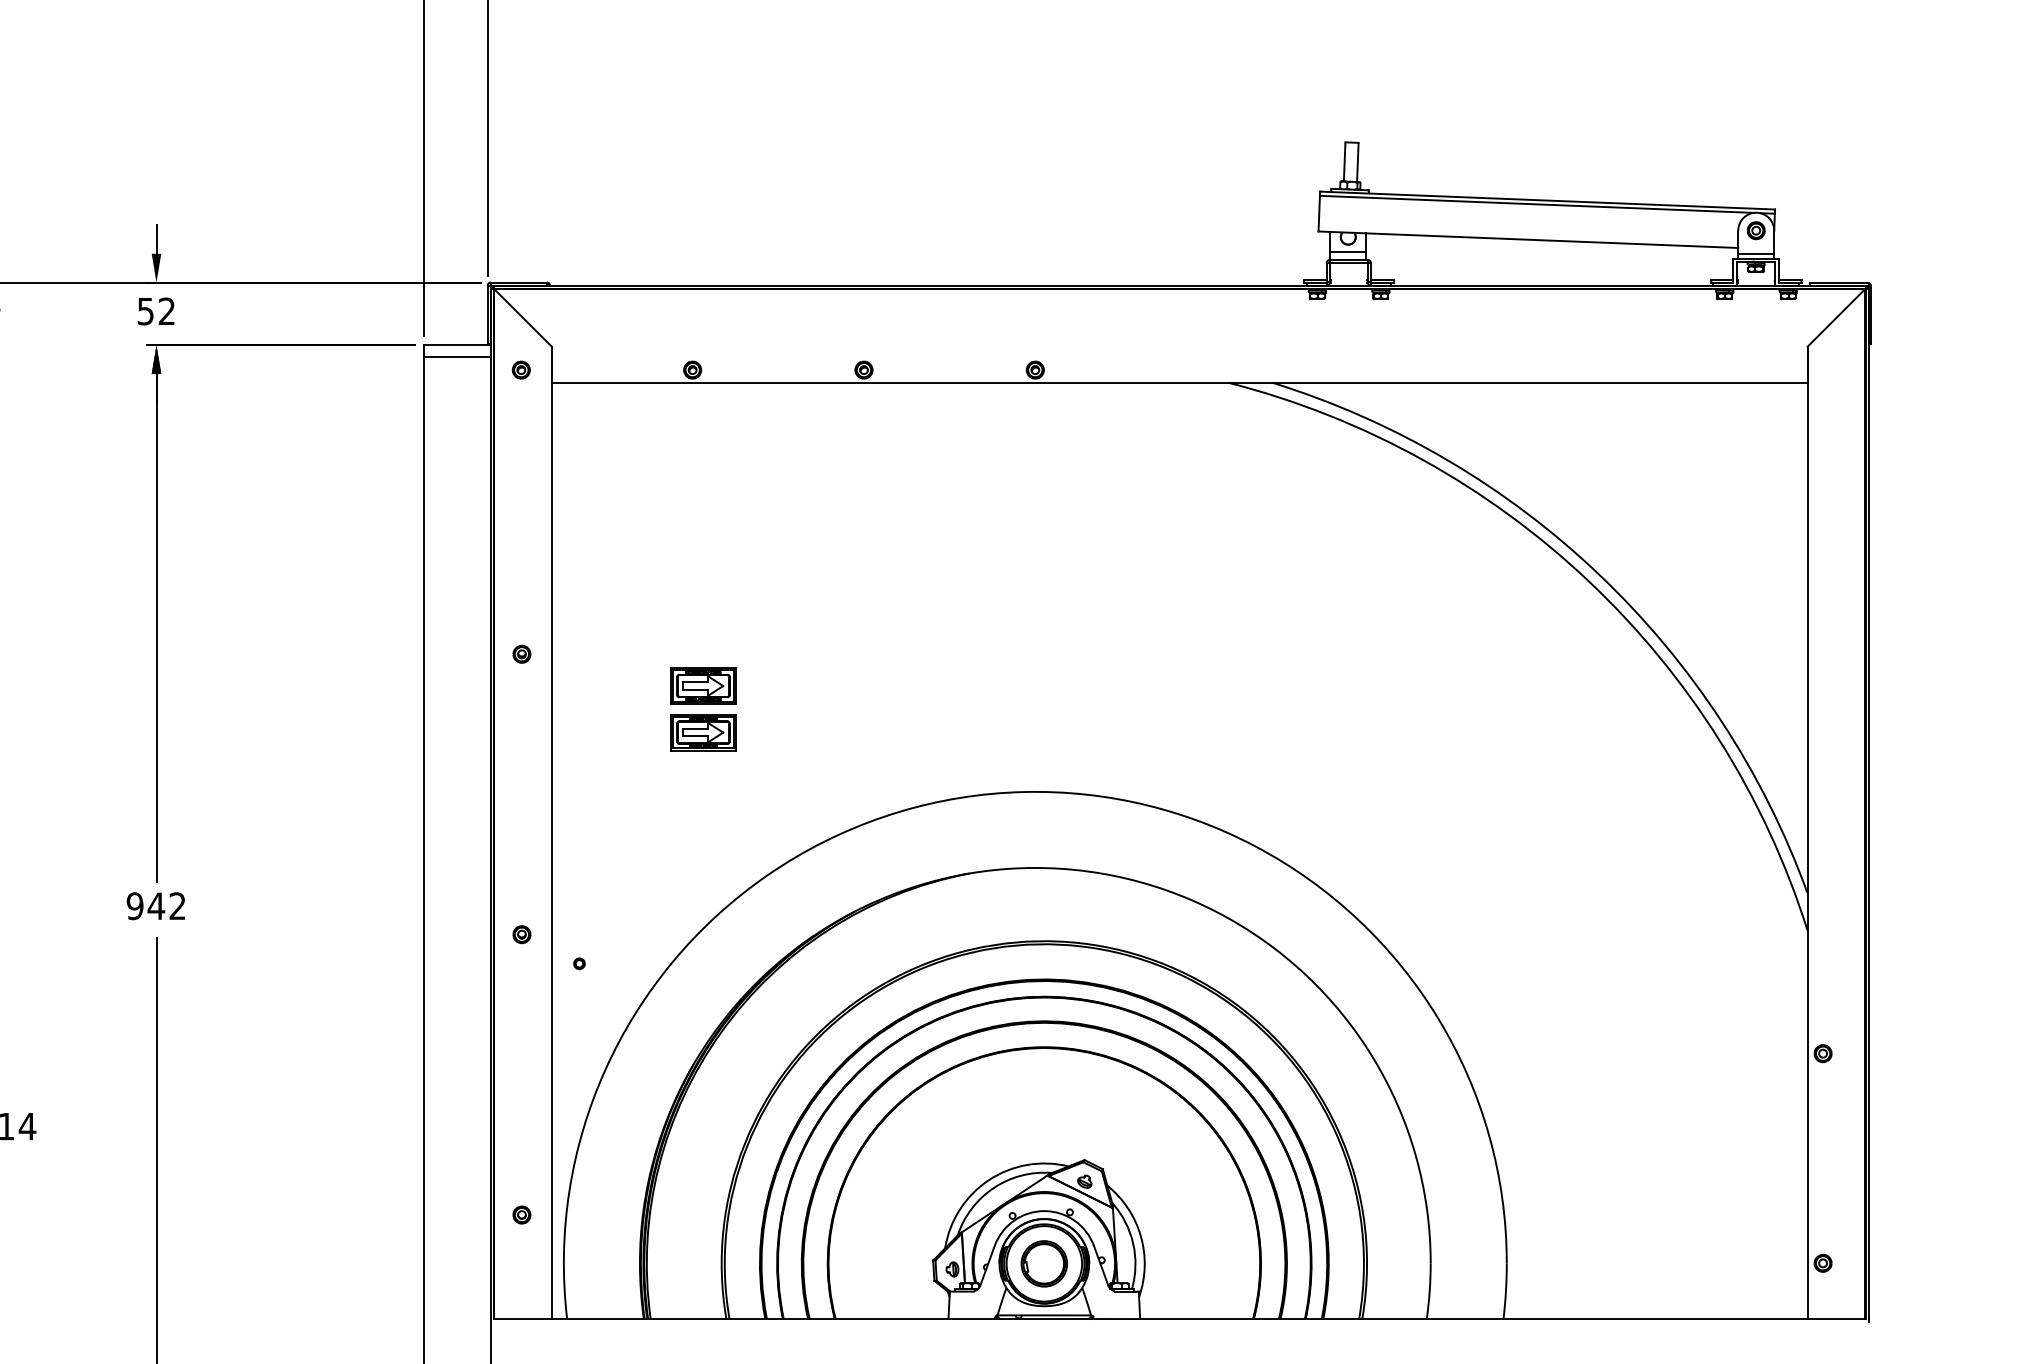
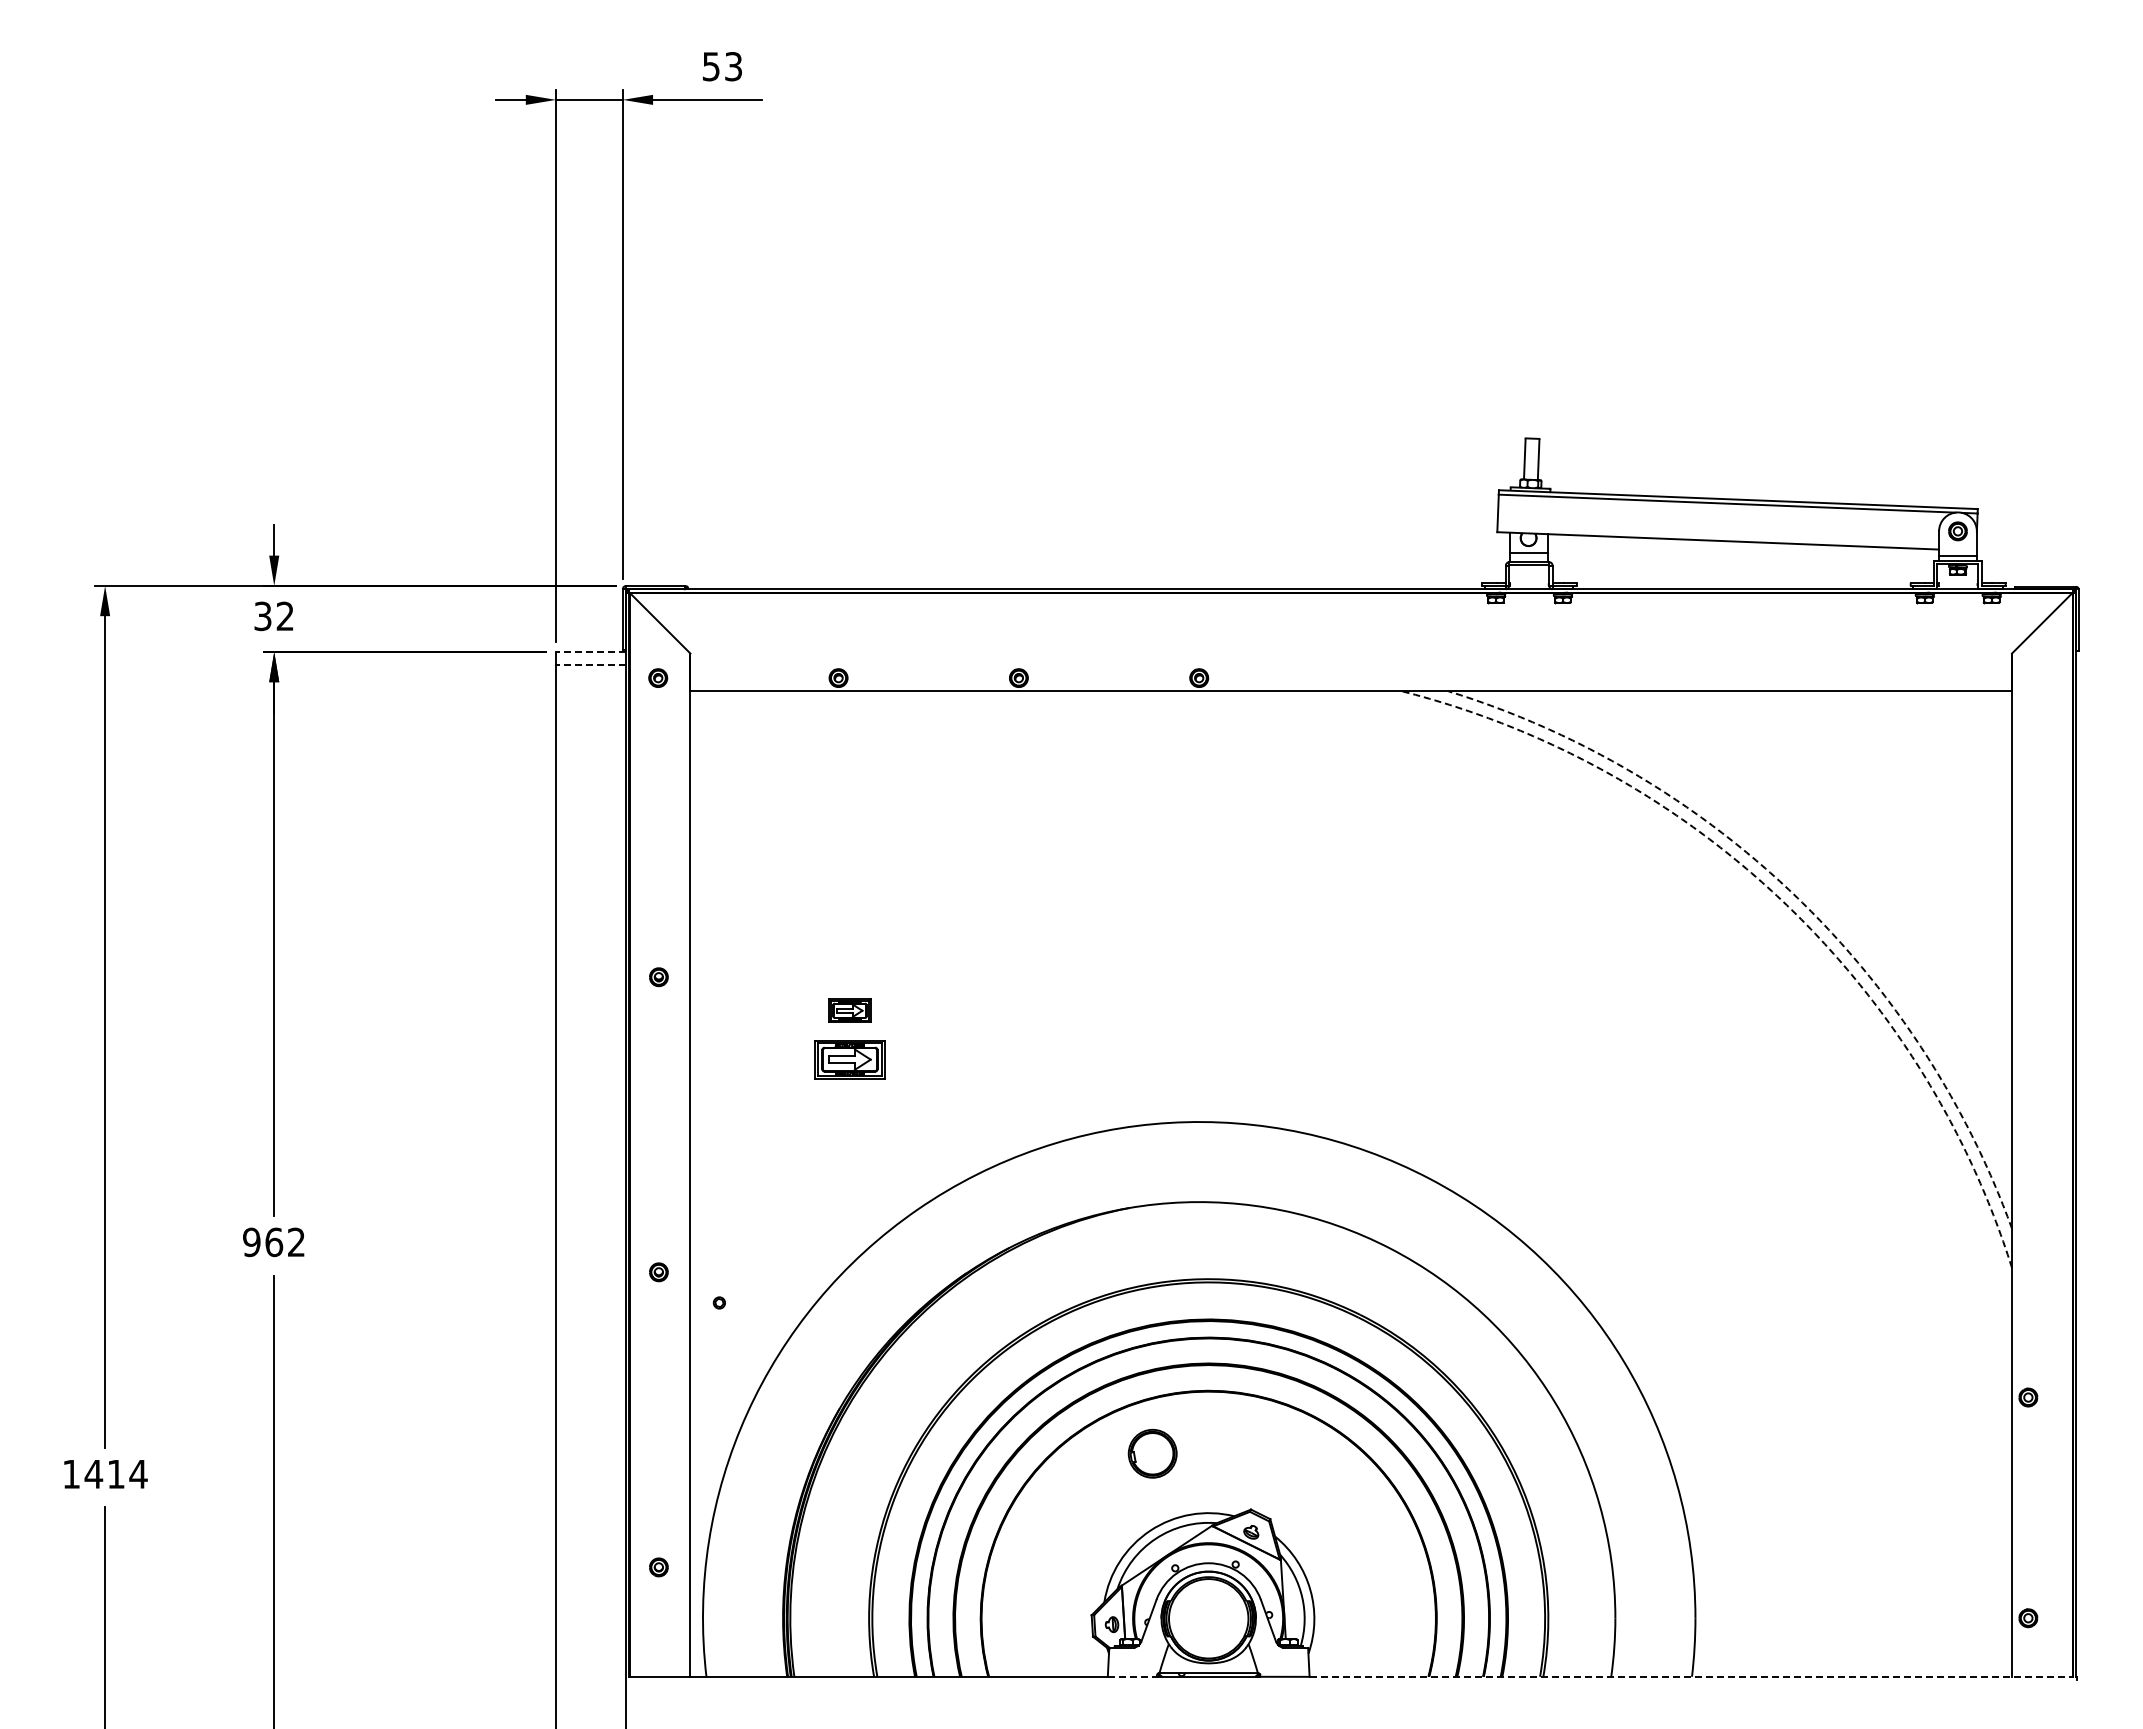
text: (146, 310) -> (263, 615), 52 -> 32
line: (456, 345) -> (590, 652), solid -> dashed
line: (456, 357) -> (590, 664), solid -> dashed
arc: (1599, 574) -> (1793, 893), solid -> dashed
arc: (1588, 581) -> (1781, 900), solid -> dashed
part: (703, 685) -> (849, 1010), size x0.6
text: (155, 906) -> (273, 1242), 942 -> 962
part: (1044, 1263) -> (1152, 1453), moved
line: (971, 1318) -> (1132, 1676), solid -> dashed
line: (1503, 1318) -> (1691, 1676), solid -> dashed

